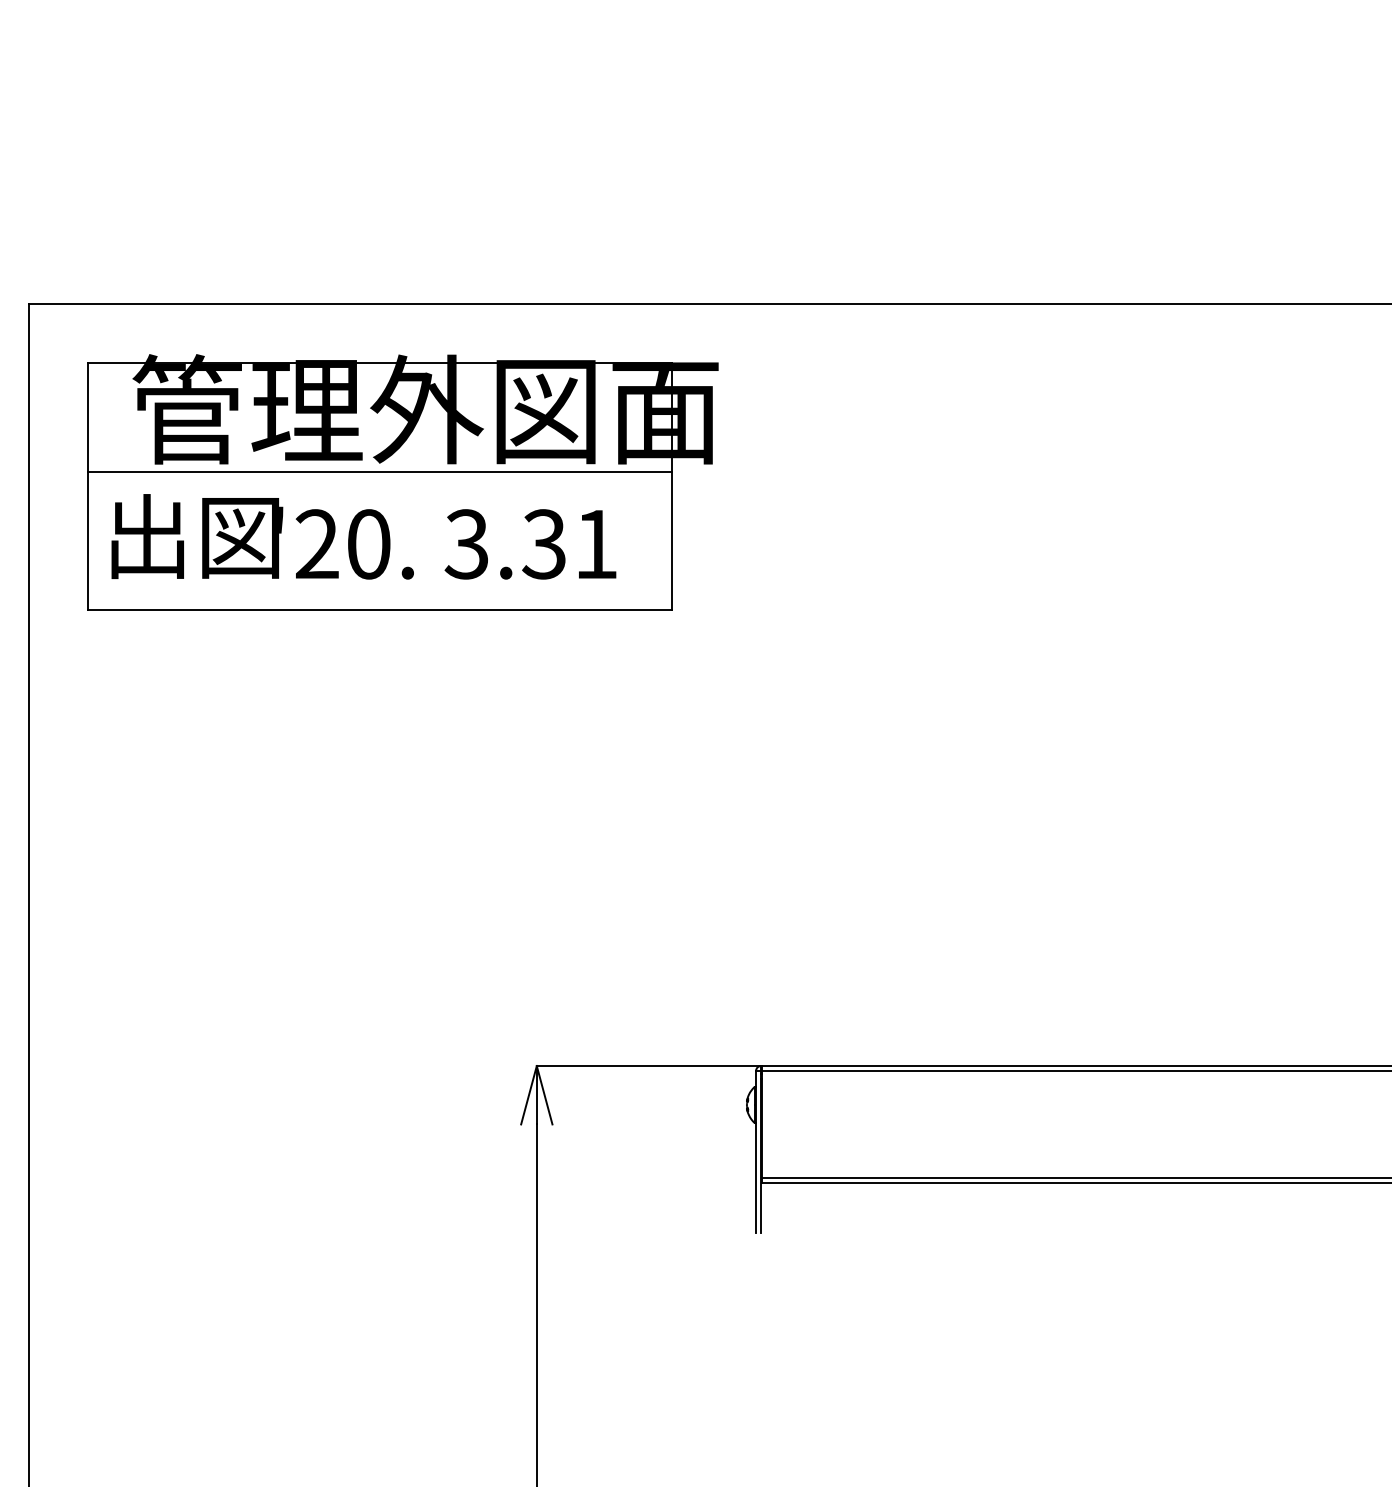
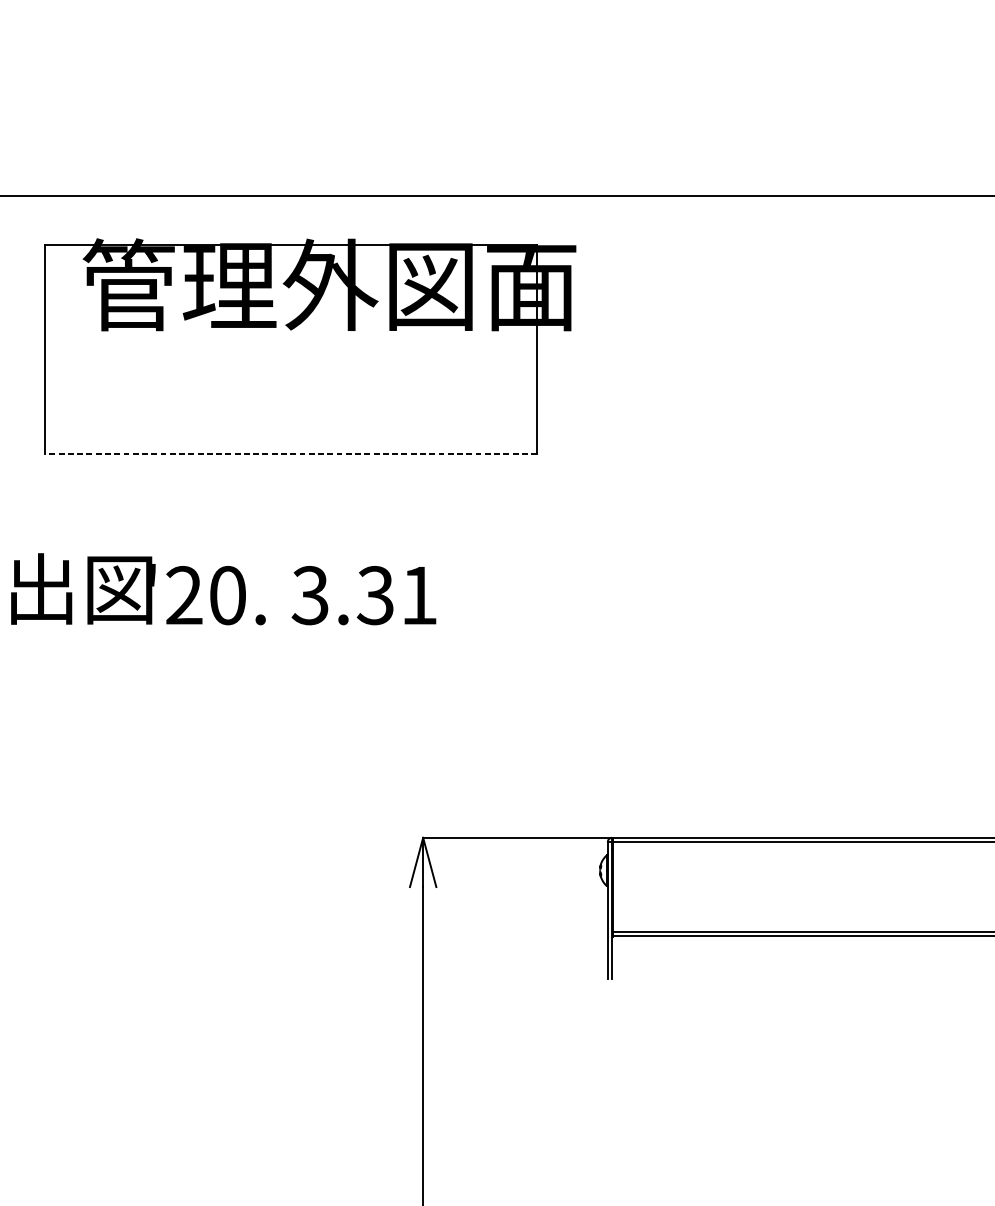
line: (379, 471) -> (290, 337), removed
text: (363, 536) -> (223, 588), moved
line: (379, 609) -> (290, 453), solid -> dashed

